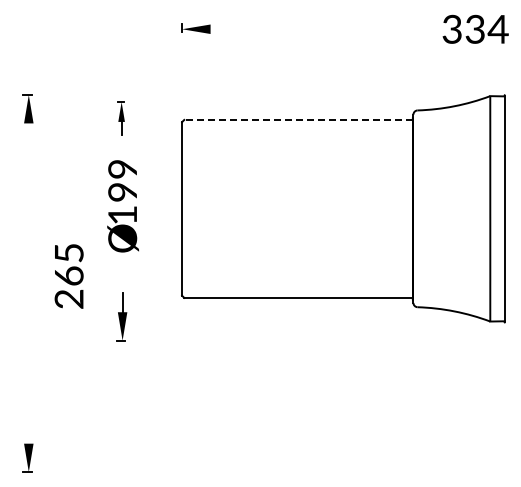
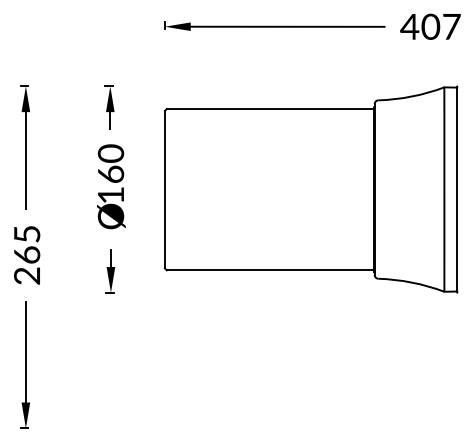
text: (474, 28) -> (430, 26), 334 -> 407
line: (310, 29) -> (281, 26), added
part: (120, 118) -> (109, 107), size x1.43
line: (297, 119) -> (269, 108), dashed -> solid
line: (28, 169) -> (25, 153), added
text: (122, 179) -> (110, 162), 199 -> 160
text: (68, 276) -> (26, 255), moved
part: (121, 316) -> (109, 270), moved
line: (28, 394) -> (25, 357), added

